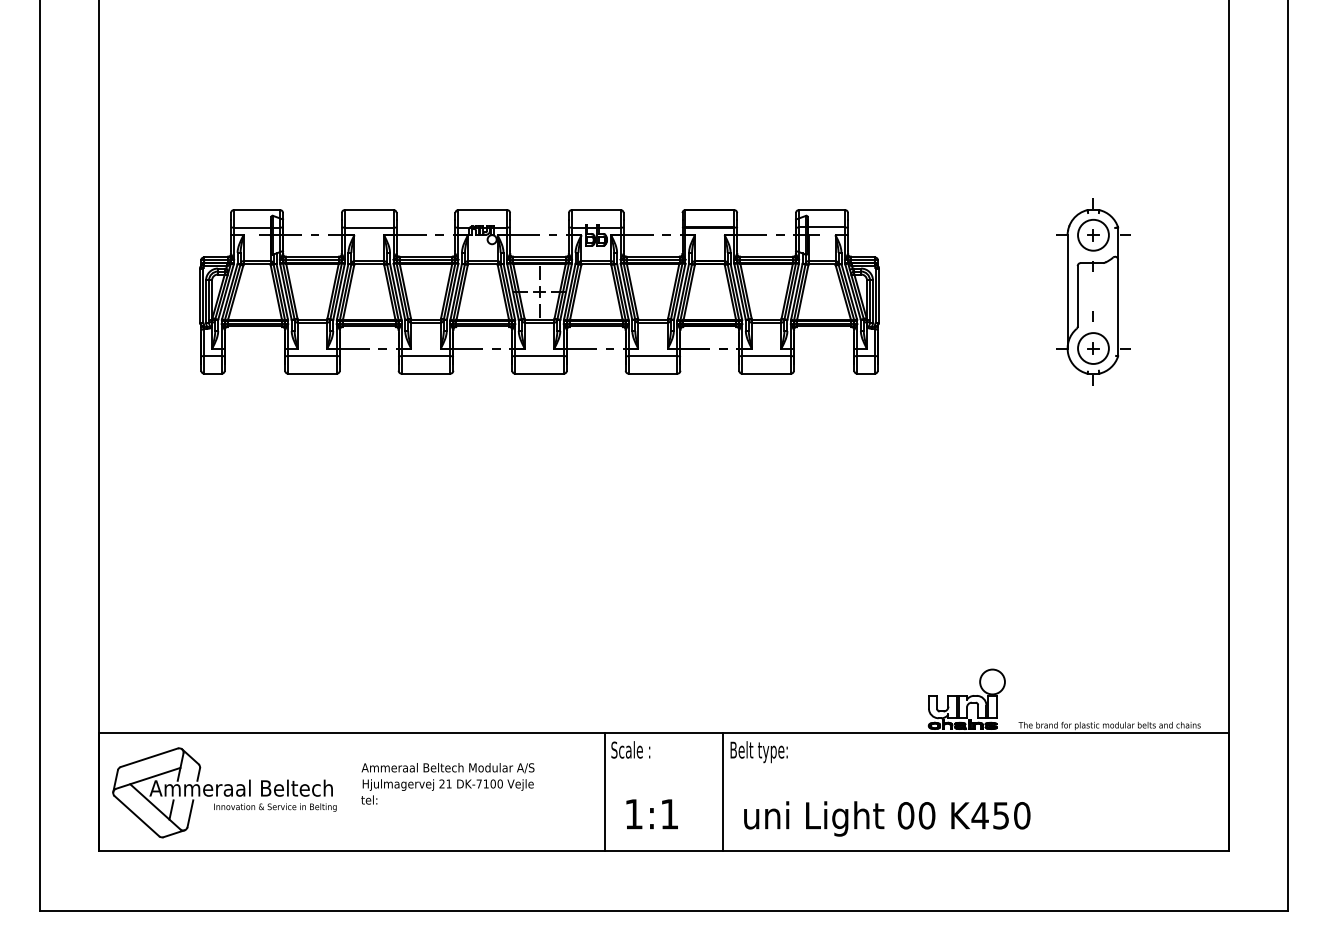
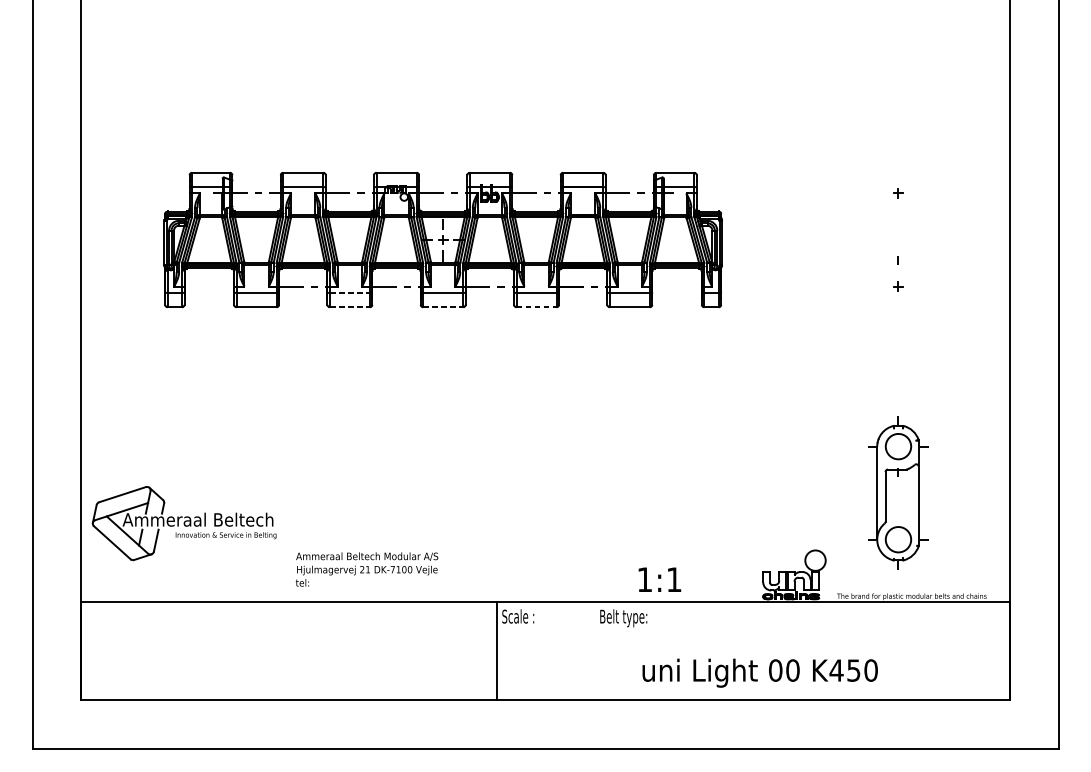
part: (1093, 291) -> (898, 492), moved
line: (426, 356) -> (350, 293), solid -> dashed
line: (426, 373) -> (350, 307), solid -> dashed
line: (540, 373) -> (443, 307), solid -> dashed
line: (653, 373) -> (536, 307), solid -> dashed
text: (447, 783) -> (366, 569), moved
line: (723, 791) -> (594, 650), removed
part: (224, 792) -> (184, 523), moved
text: (651, 814) -> (659, 579), moved
text: (887, 818) -> (760, 672), moved

